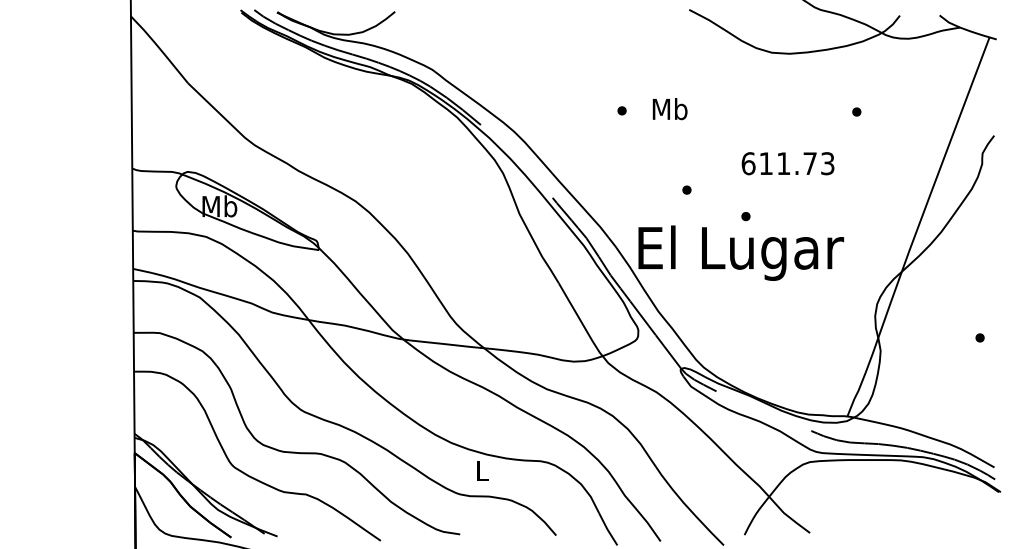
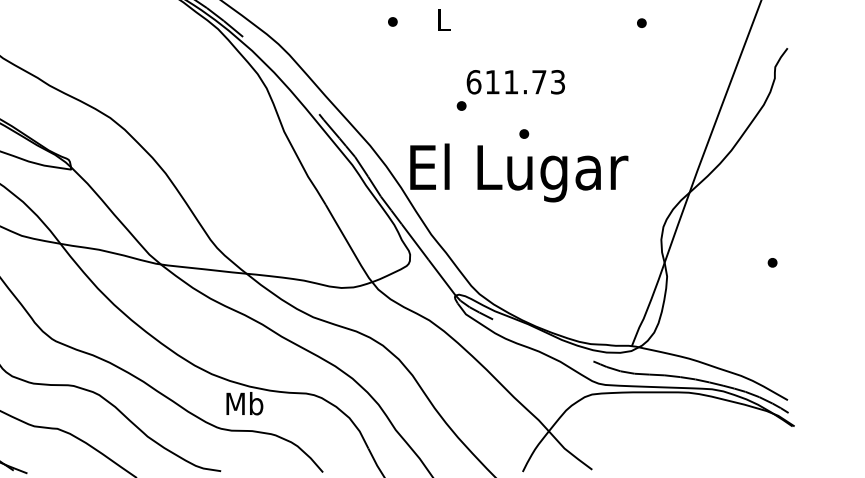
text: (669, 109) -> (443, 20), Mb -> L
text: (787, 163) -> (515, 82), moved
text: (482, 470) -> (244, 403), L -> Mb

